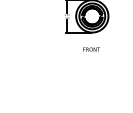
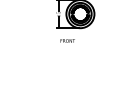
text: (91, 49) -> (67, 40), moved

